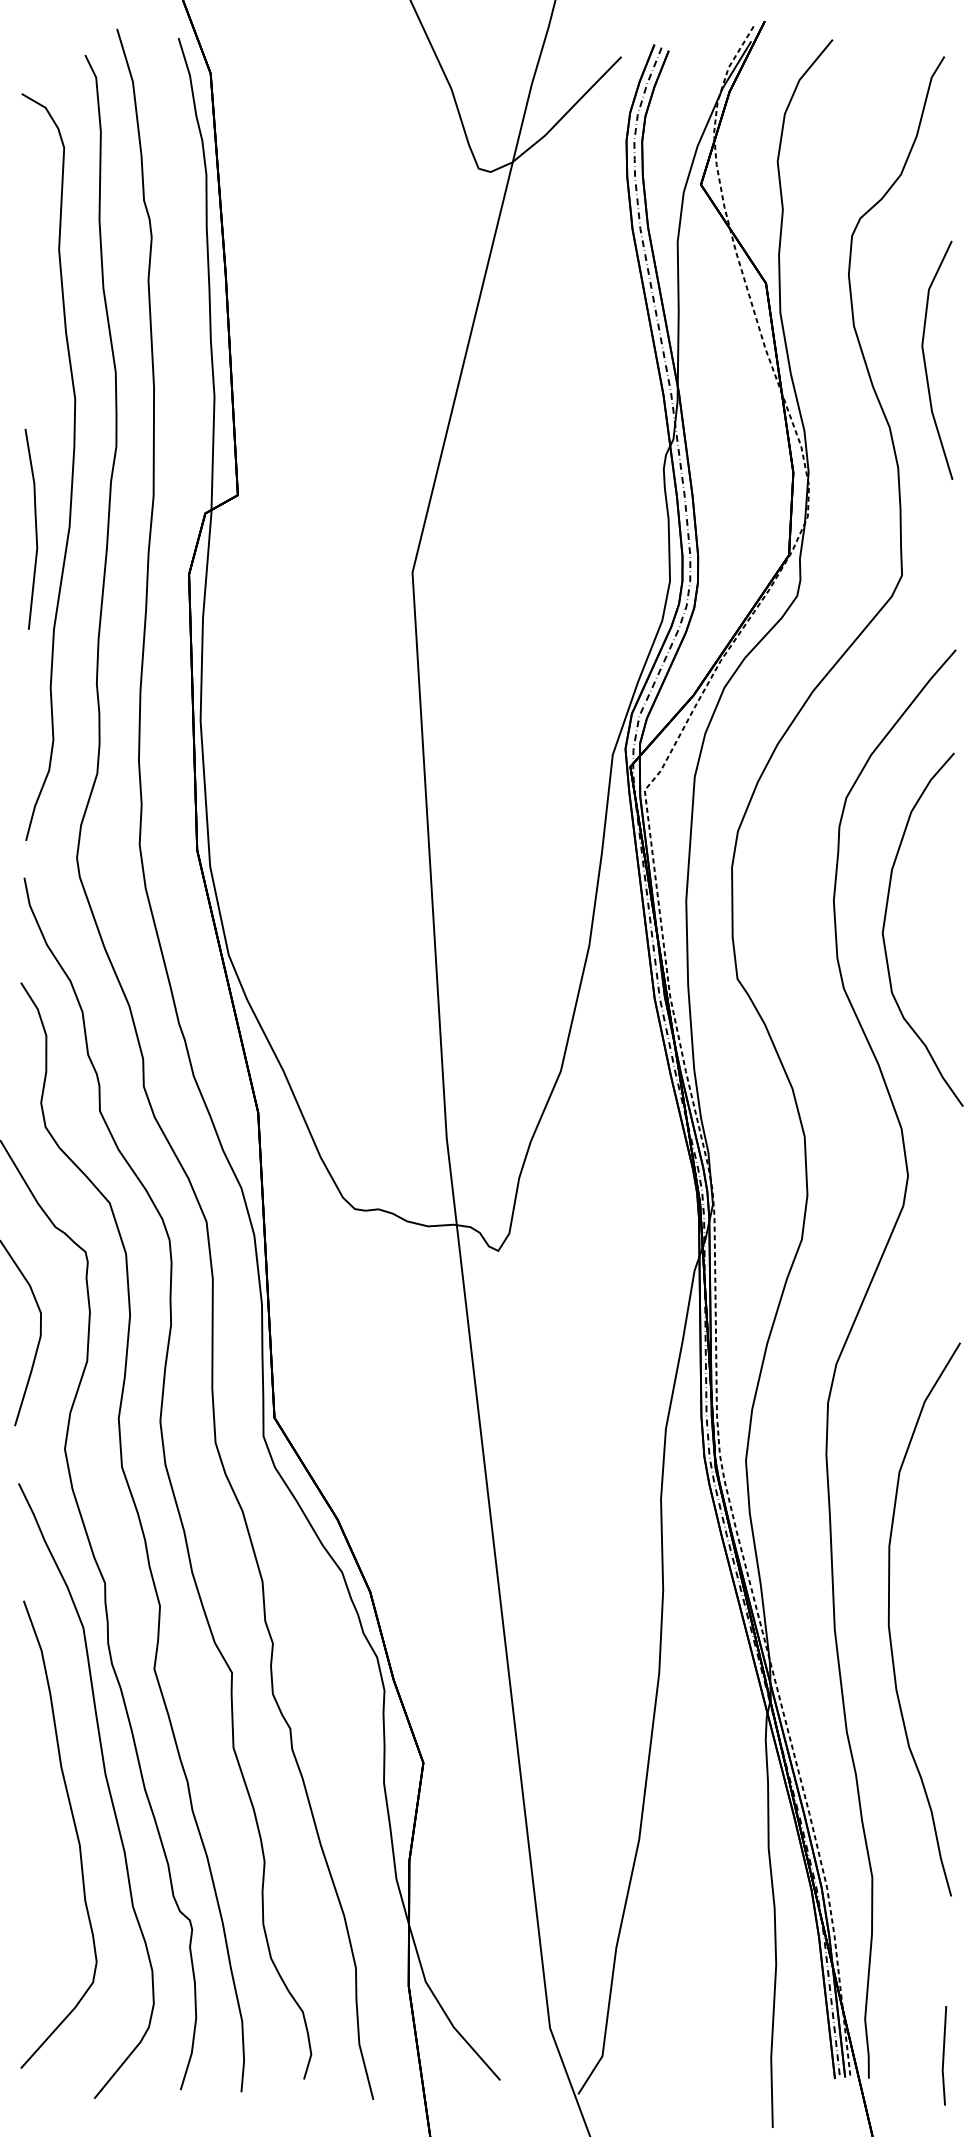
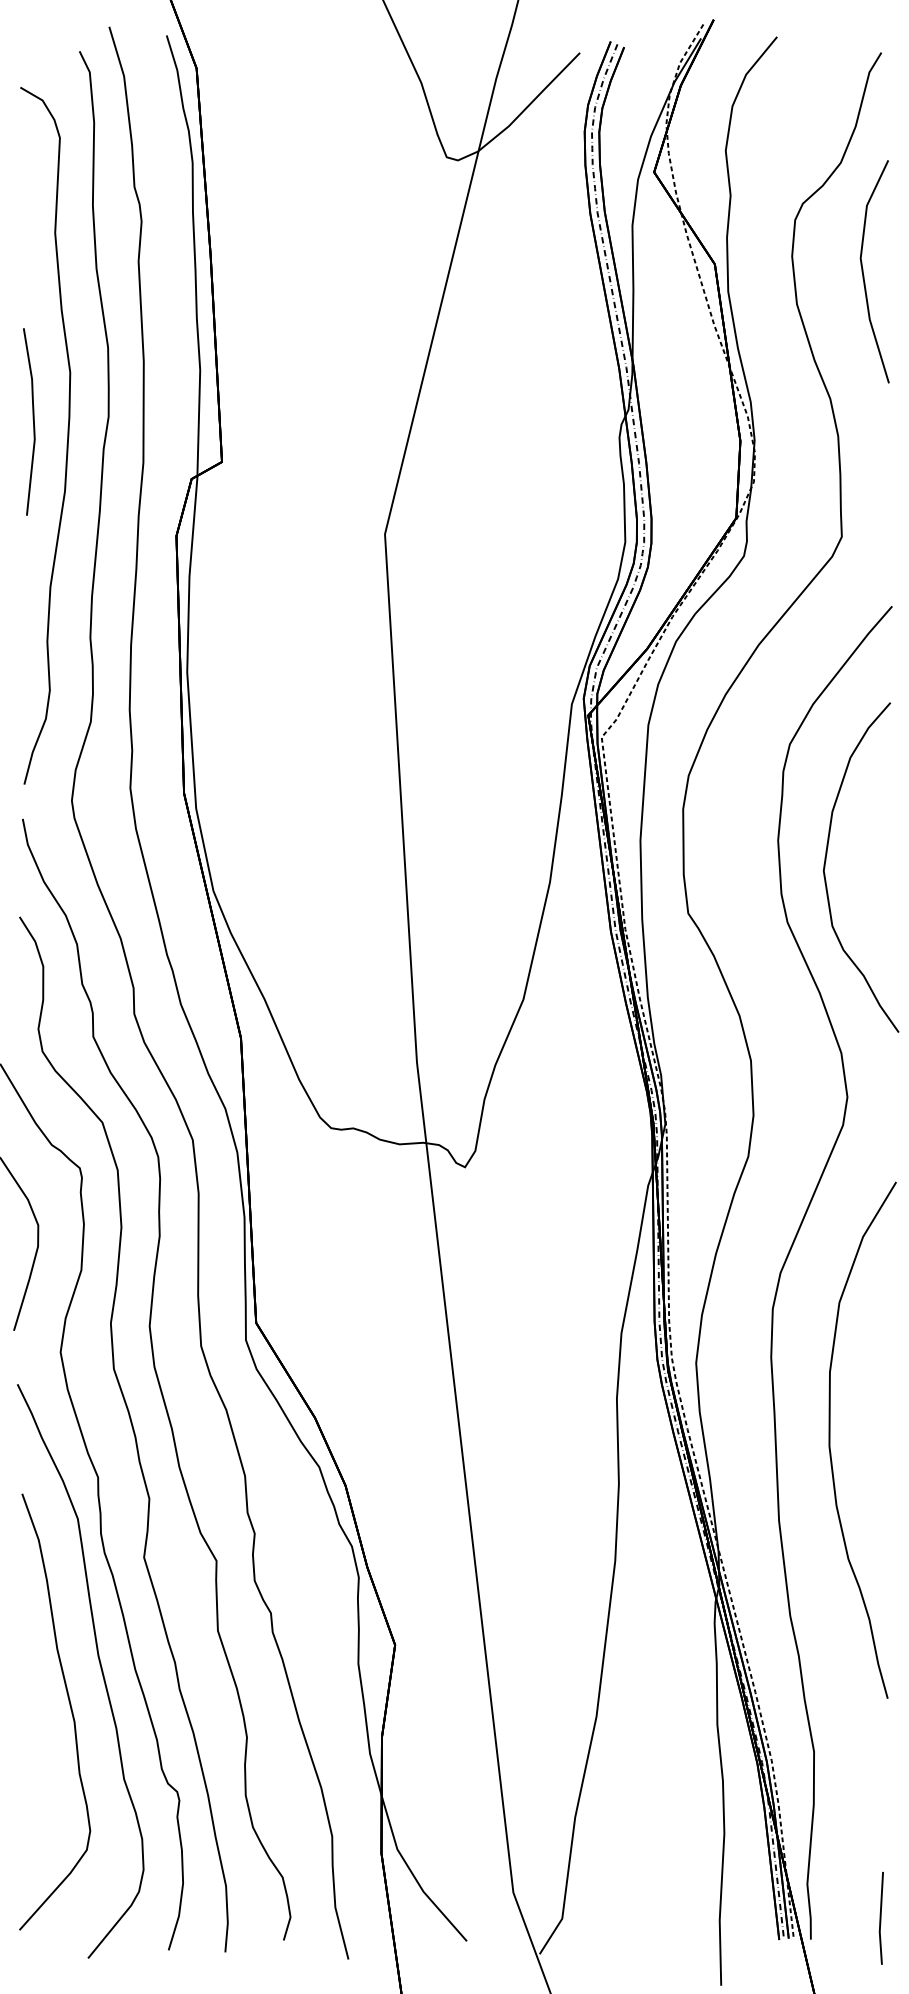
line: (925, 359) -> (863, 270), moved
line: (35, 528) -> (33, 421), moved
curve: (889, 1619) -> (830, 1440), moved

